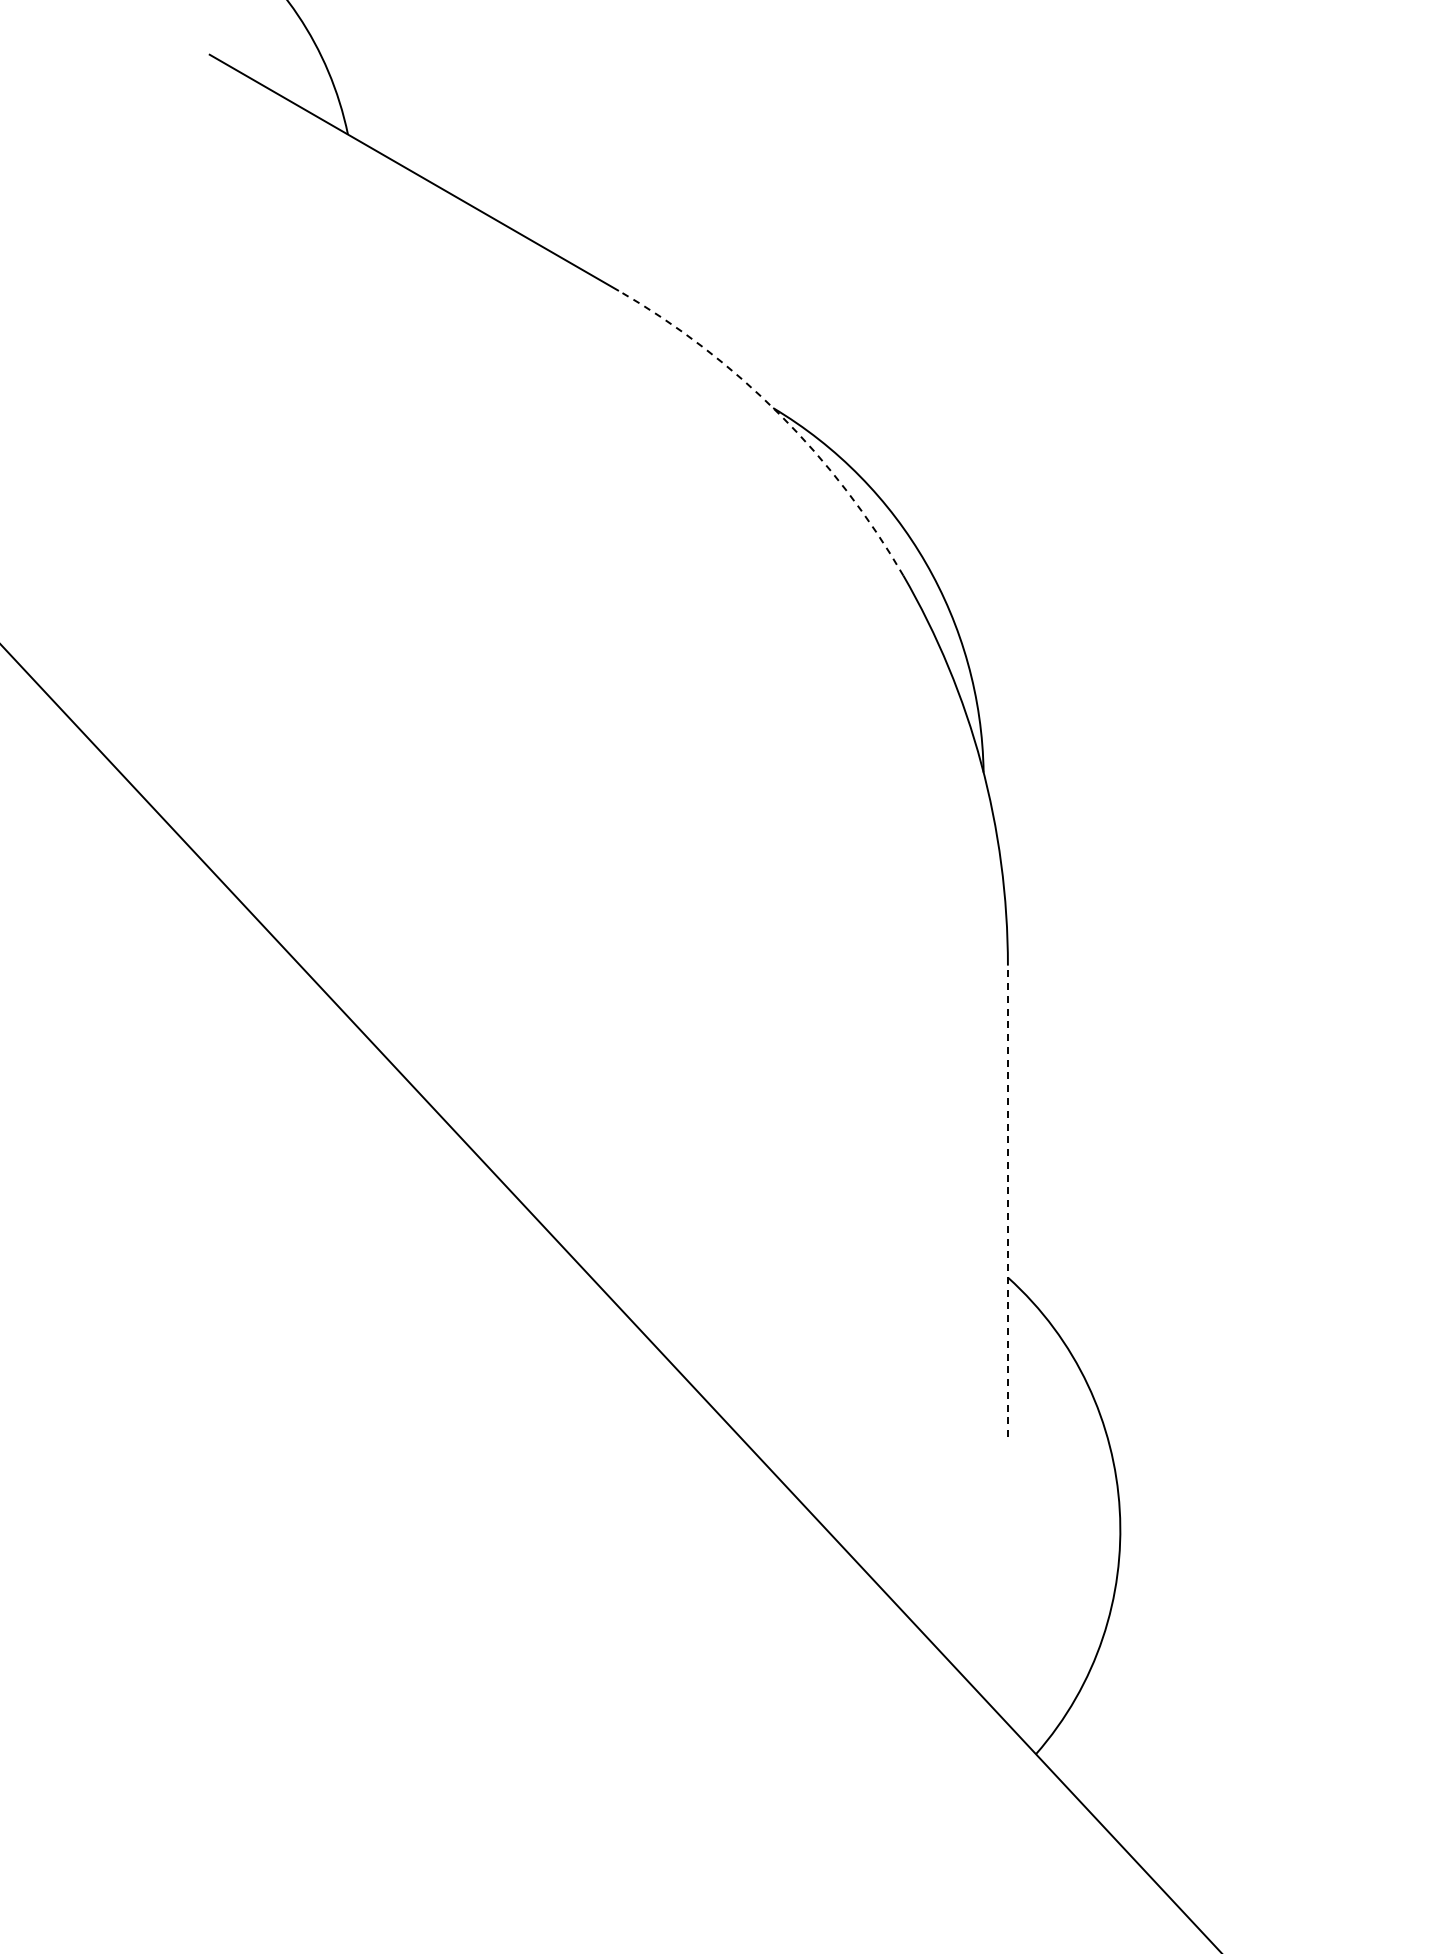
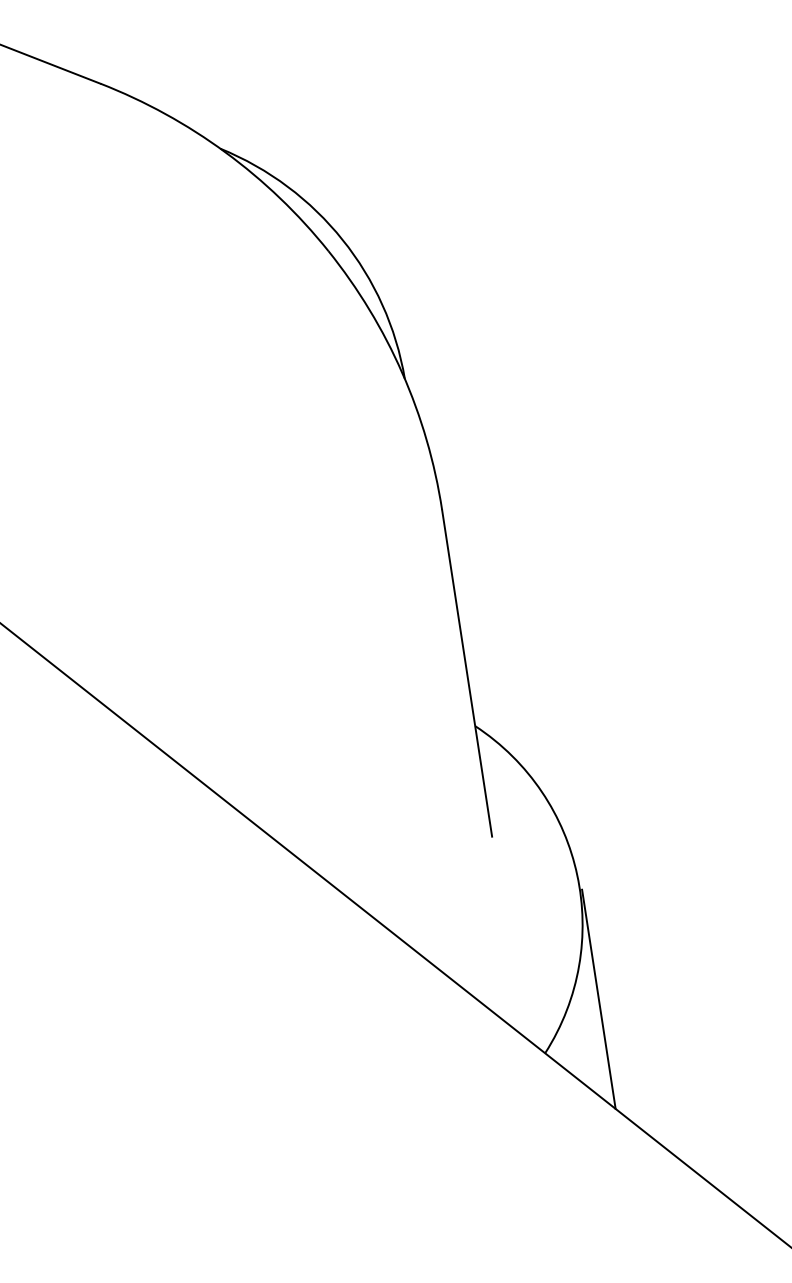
arc: (779, 414) -> (225, 152), dashed -> solid
line: (1007, 1201) -> (466, 673), dashed -> solid
line: (1123, 1689) -> (598, 999), added

